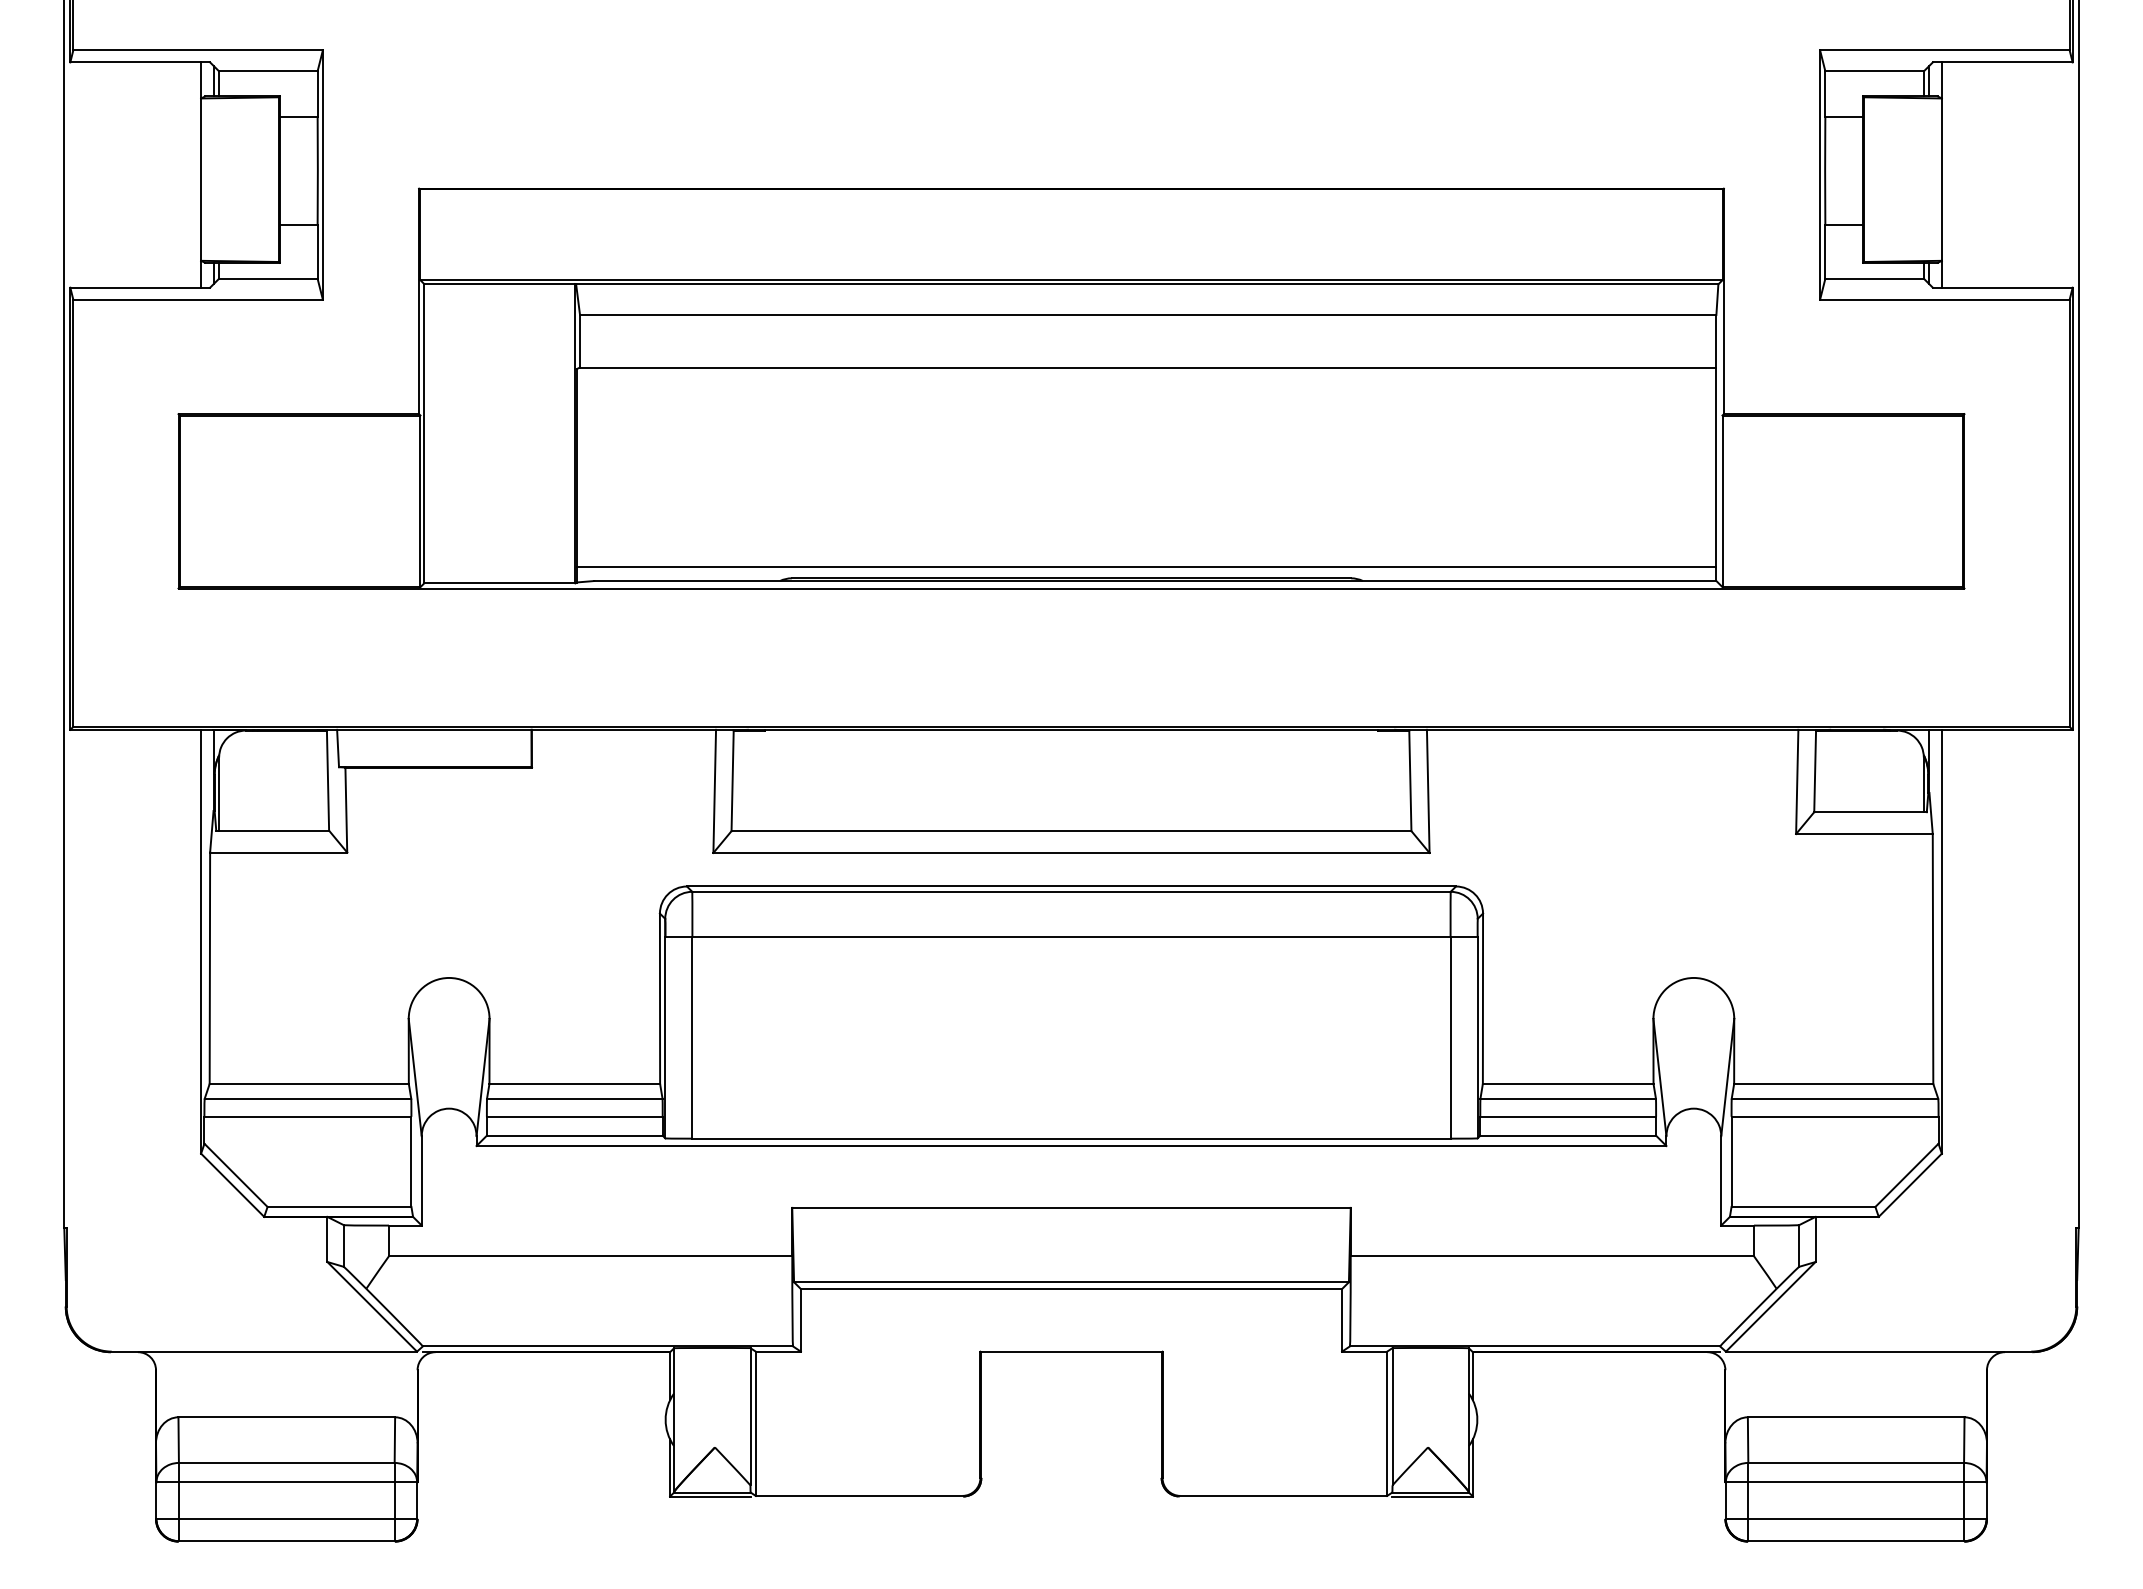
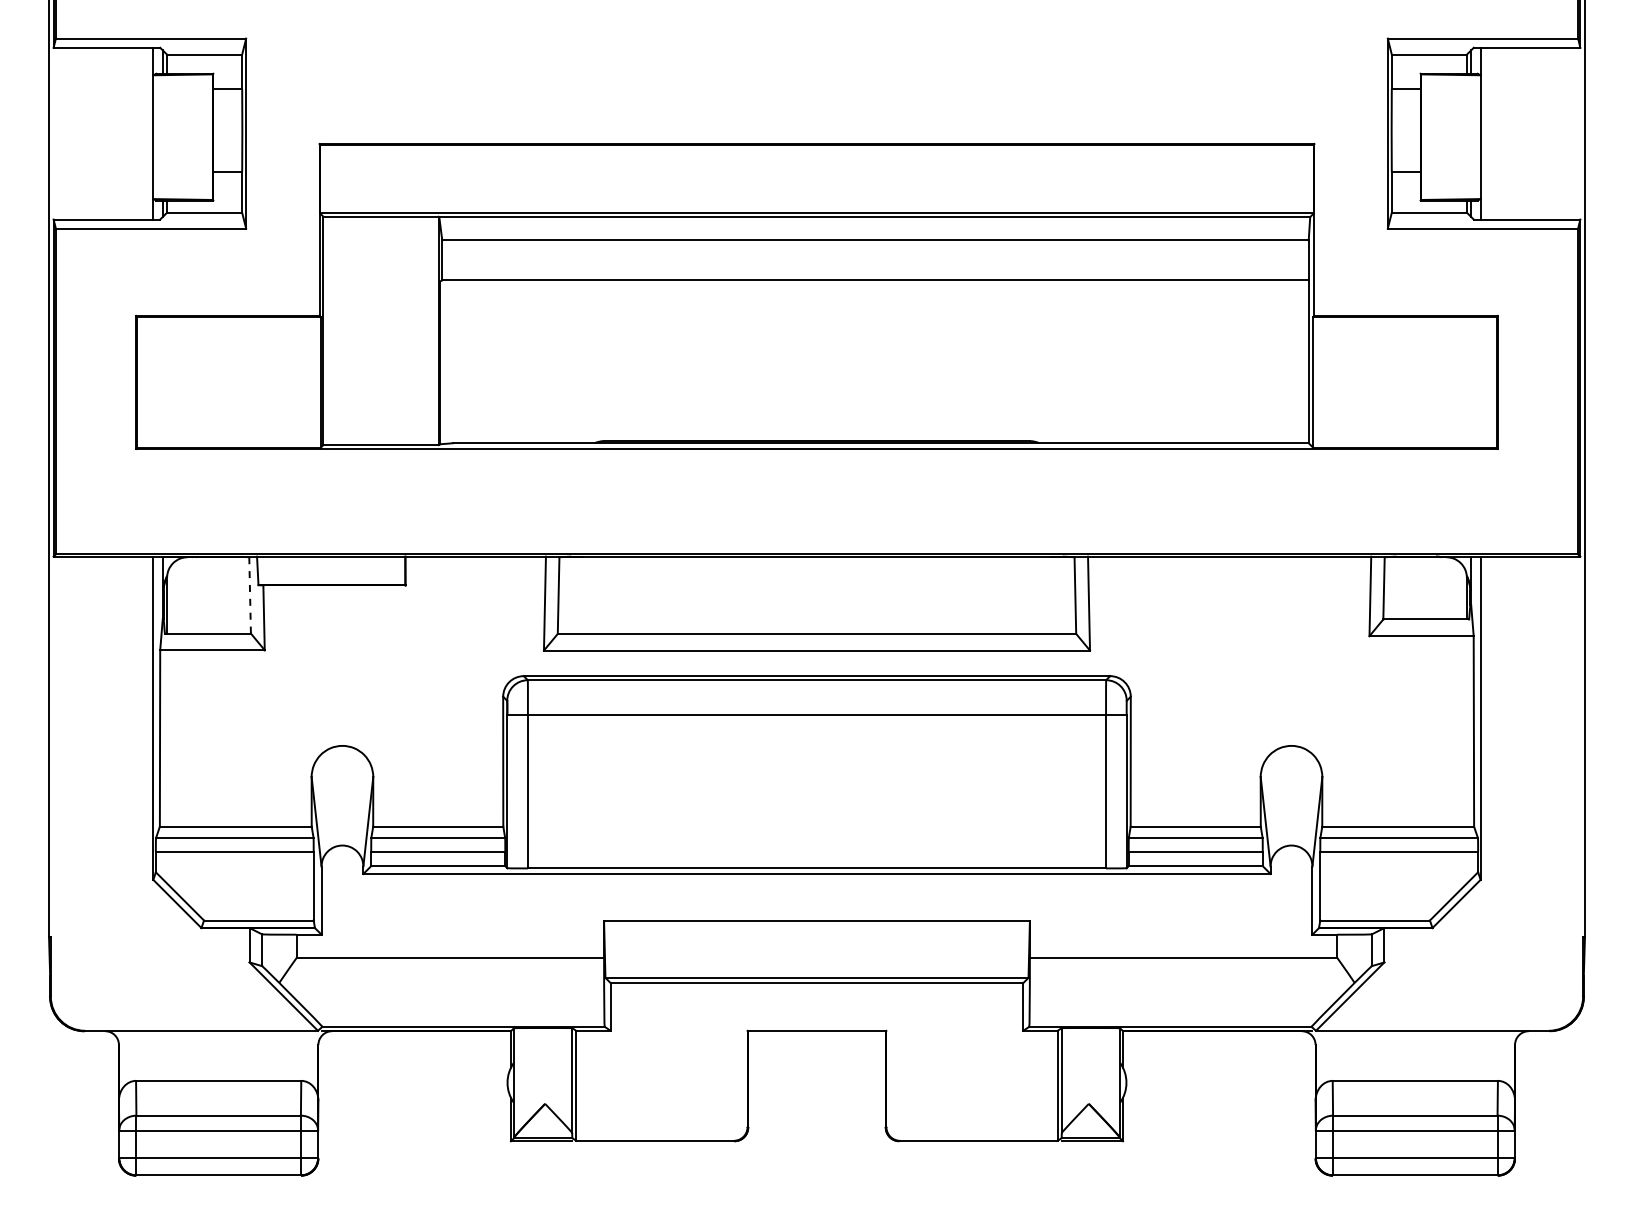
line: (1145, 566) -> (873, 432), removed
line: (328, 779) -> (250, 594), solid -> dashed

